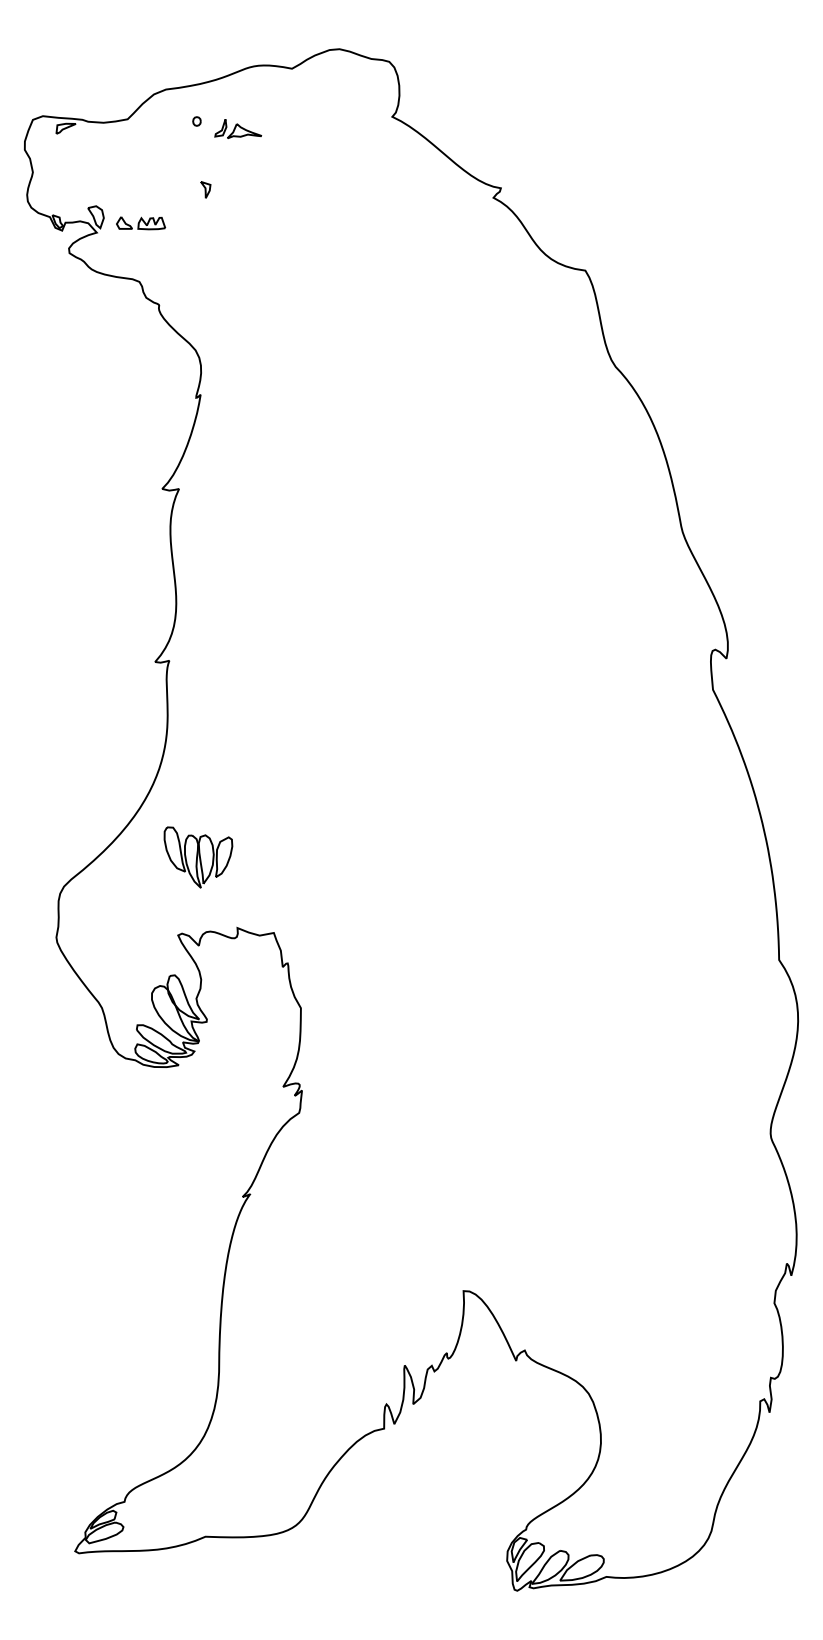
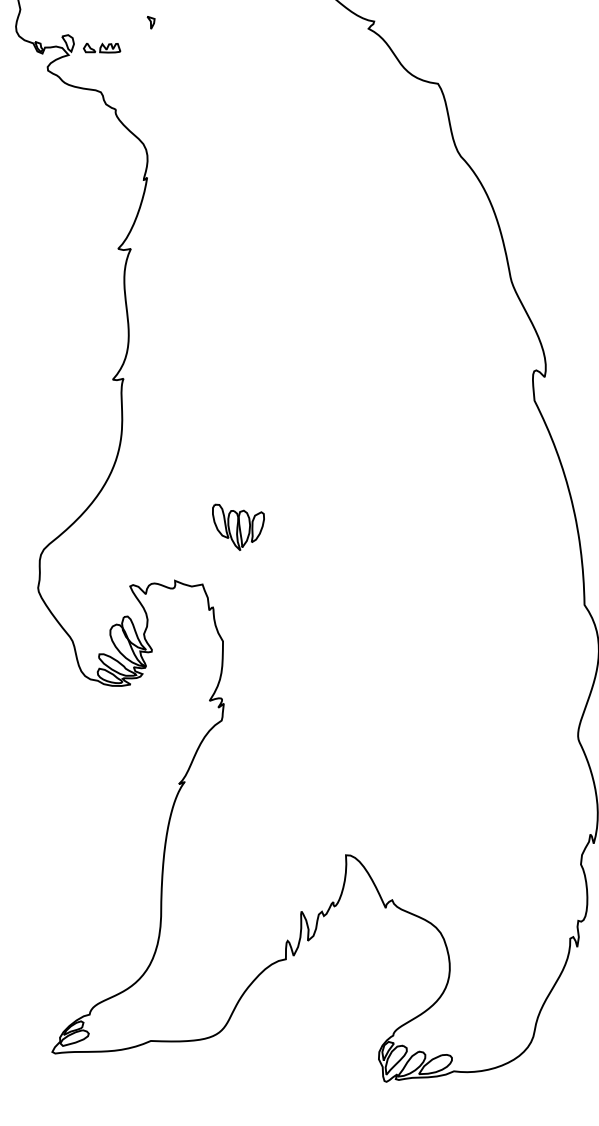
part: (198, 857) -> (238, 527), moved

